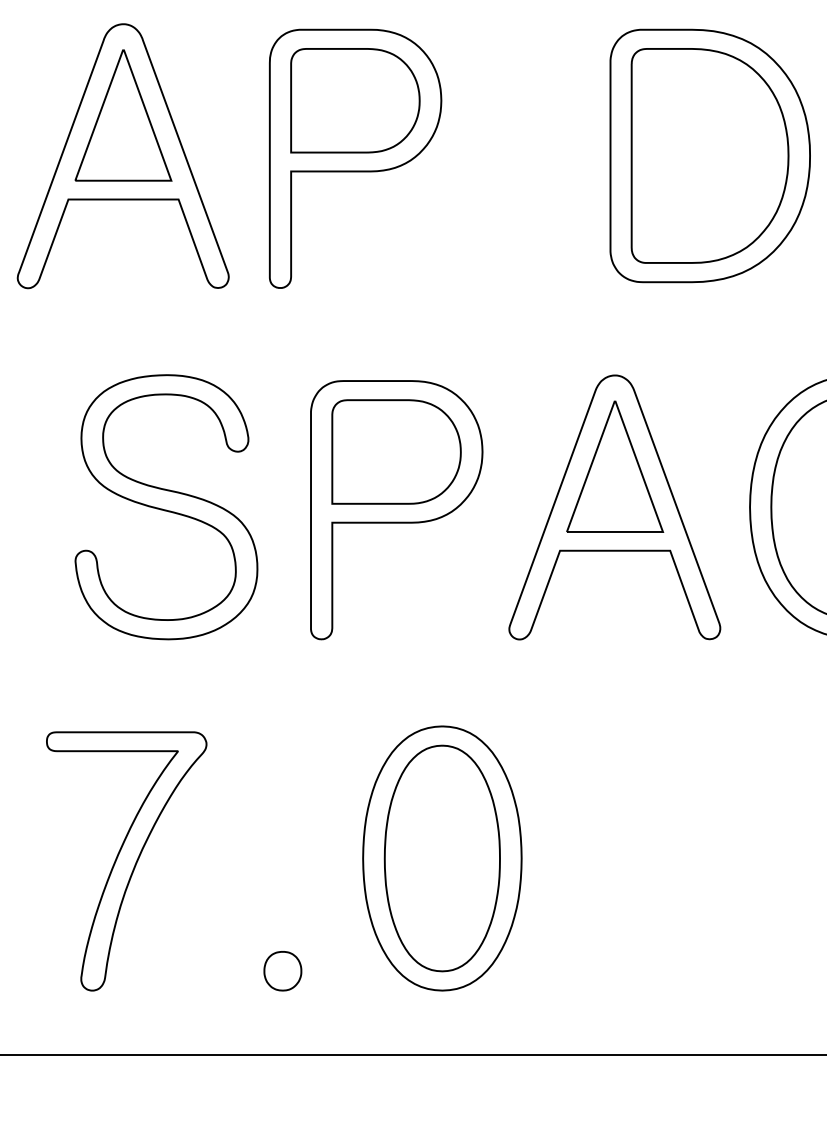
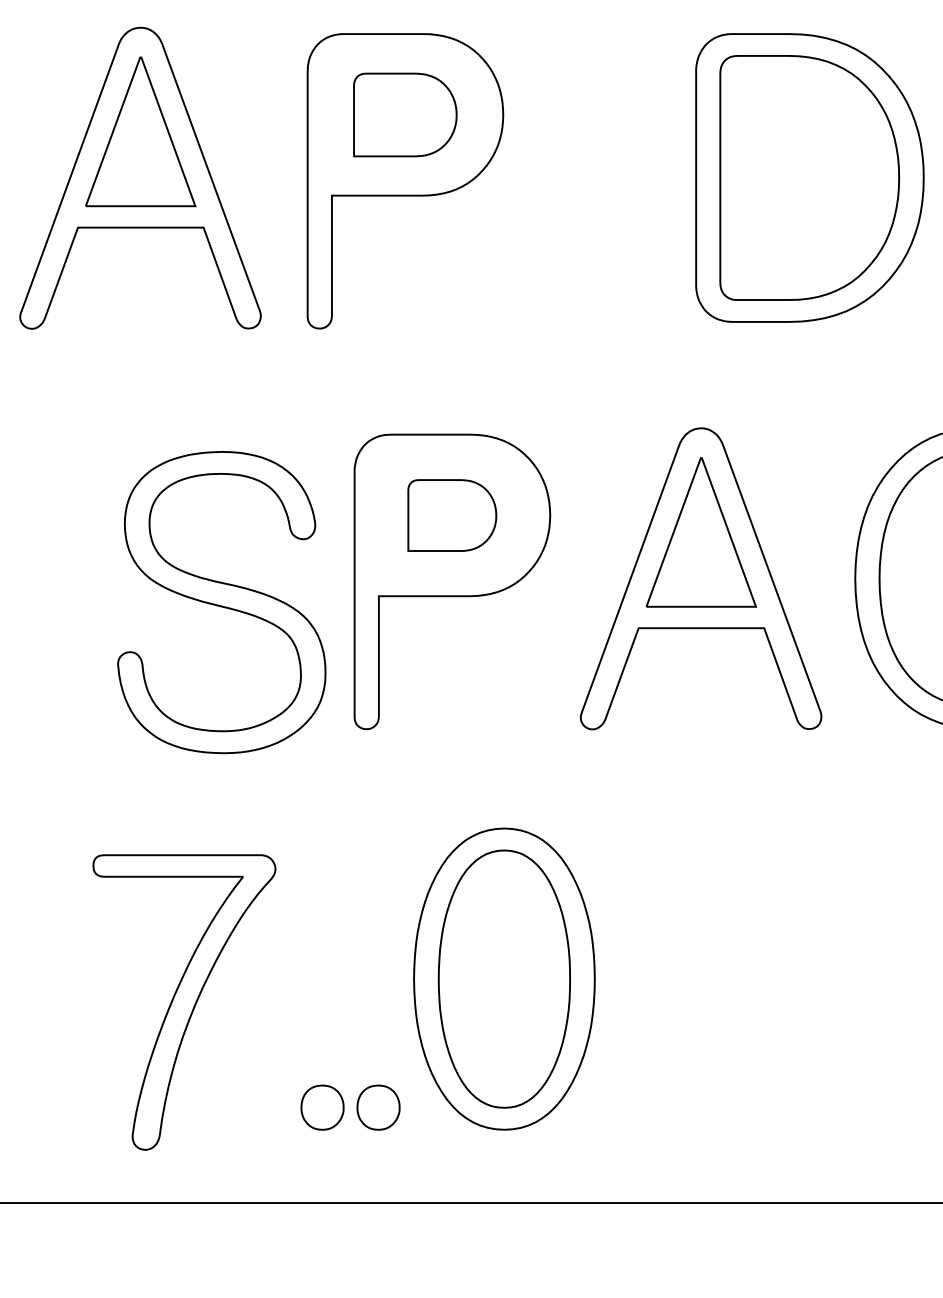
part: (355, 100) -> (405, 114), size x0.7
part: (396, 451) -> (452, 515), size x0.6
part: (166, 507) -> (221, 602), moved
part: (126, 861) -> (184, 1002), moved
part: (331, 971) -> (378, 1107), added

